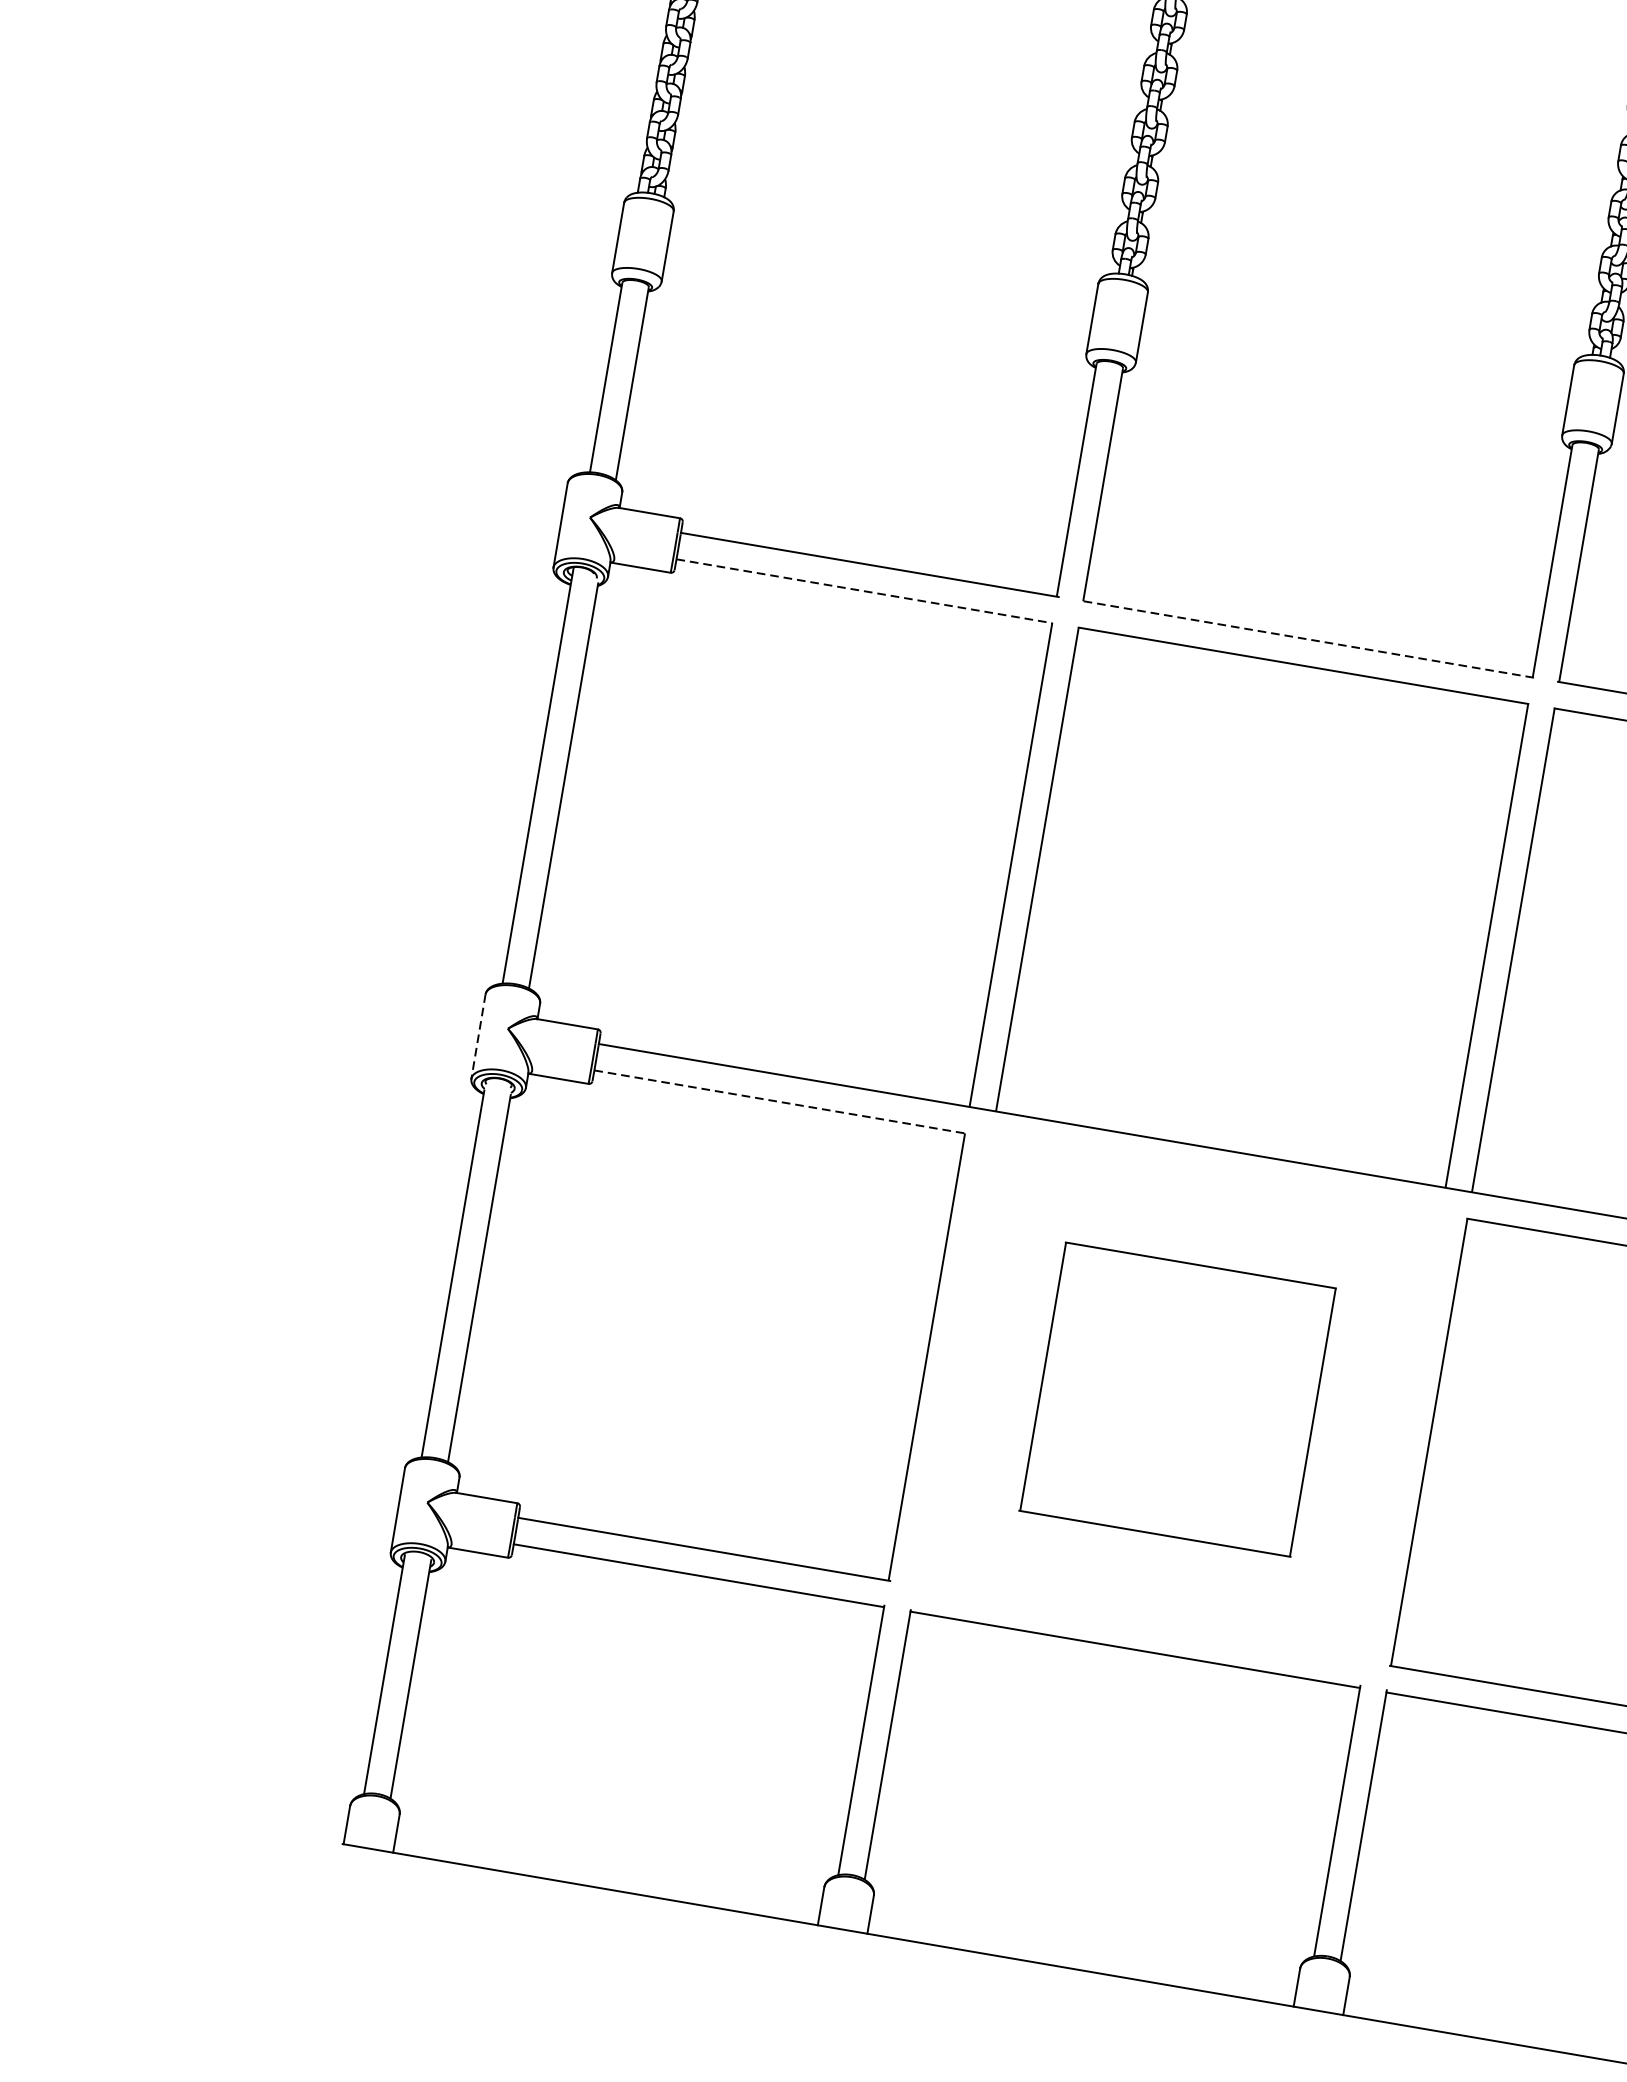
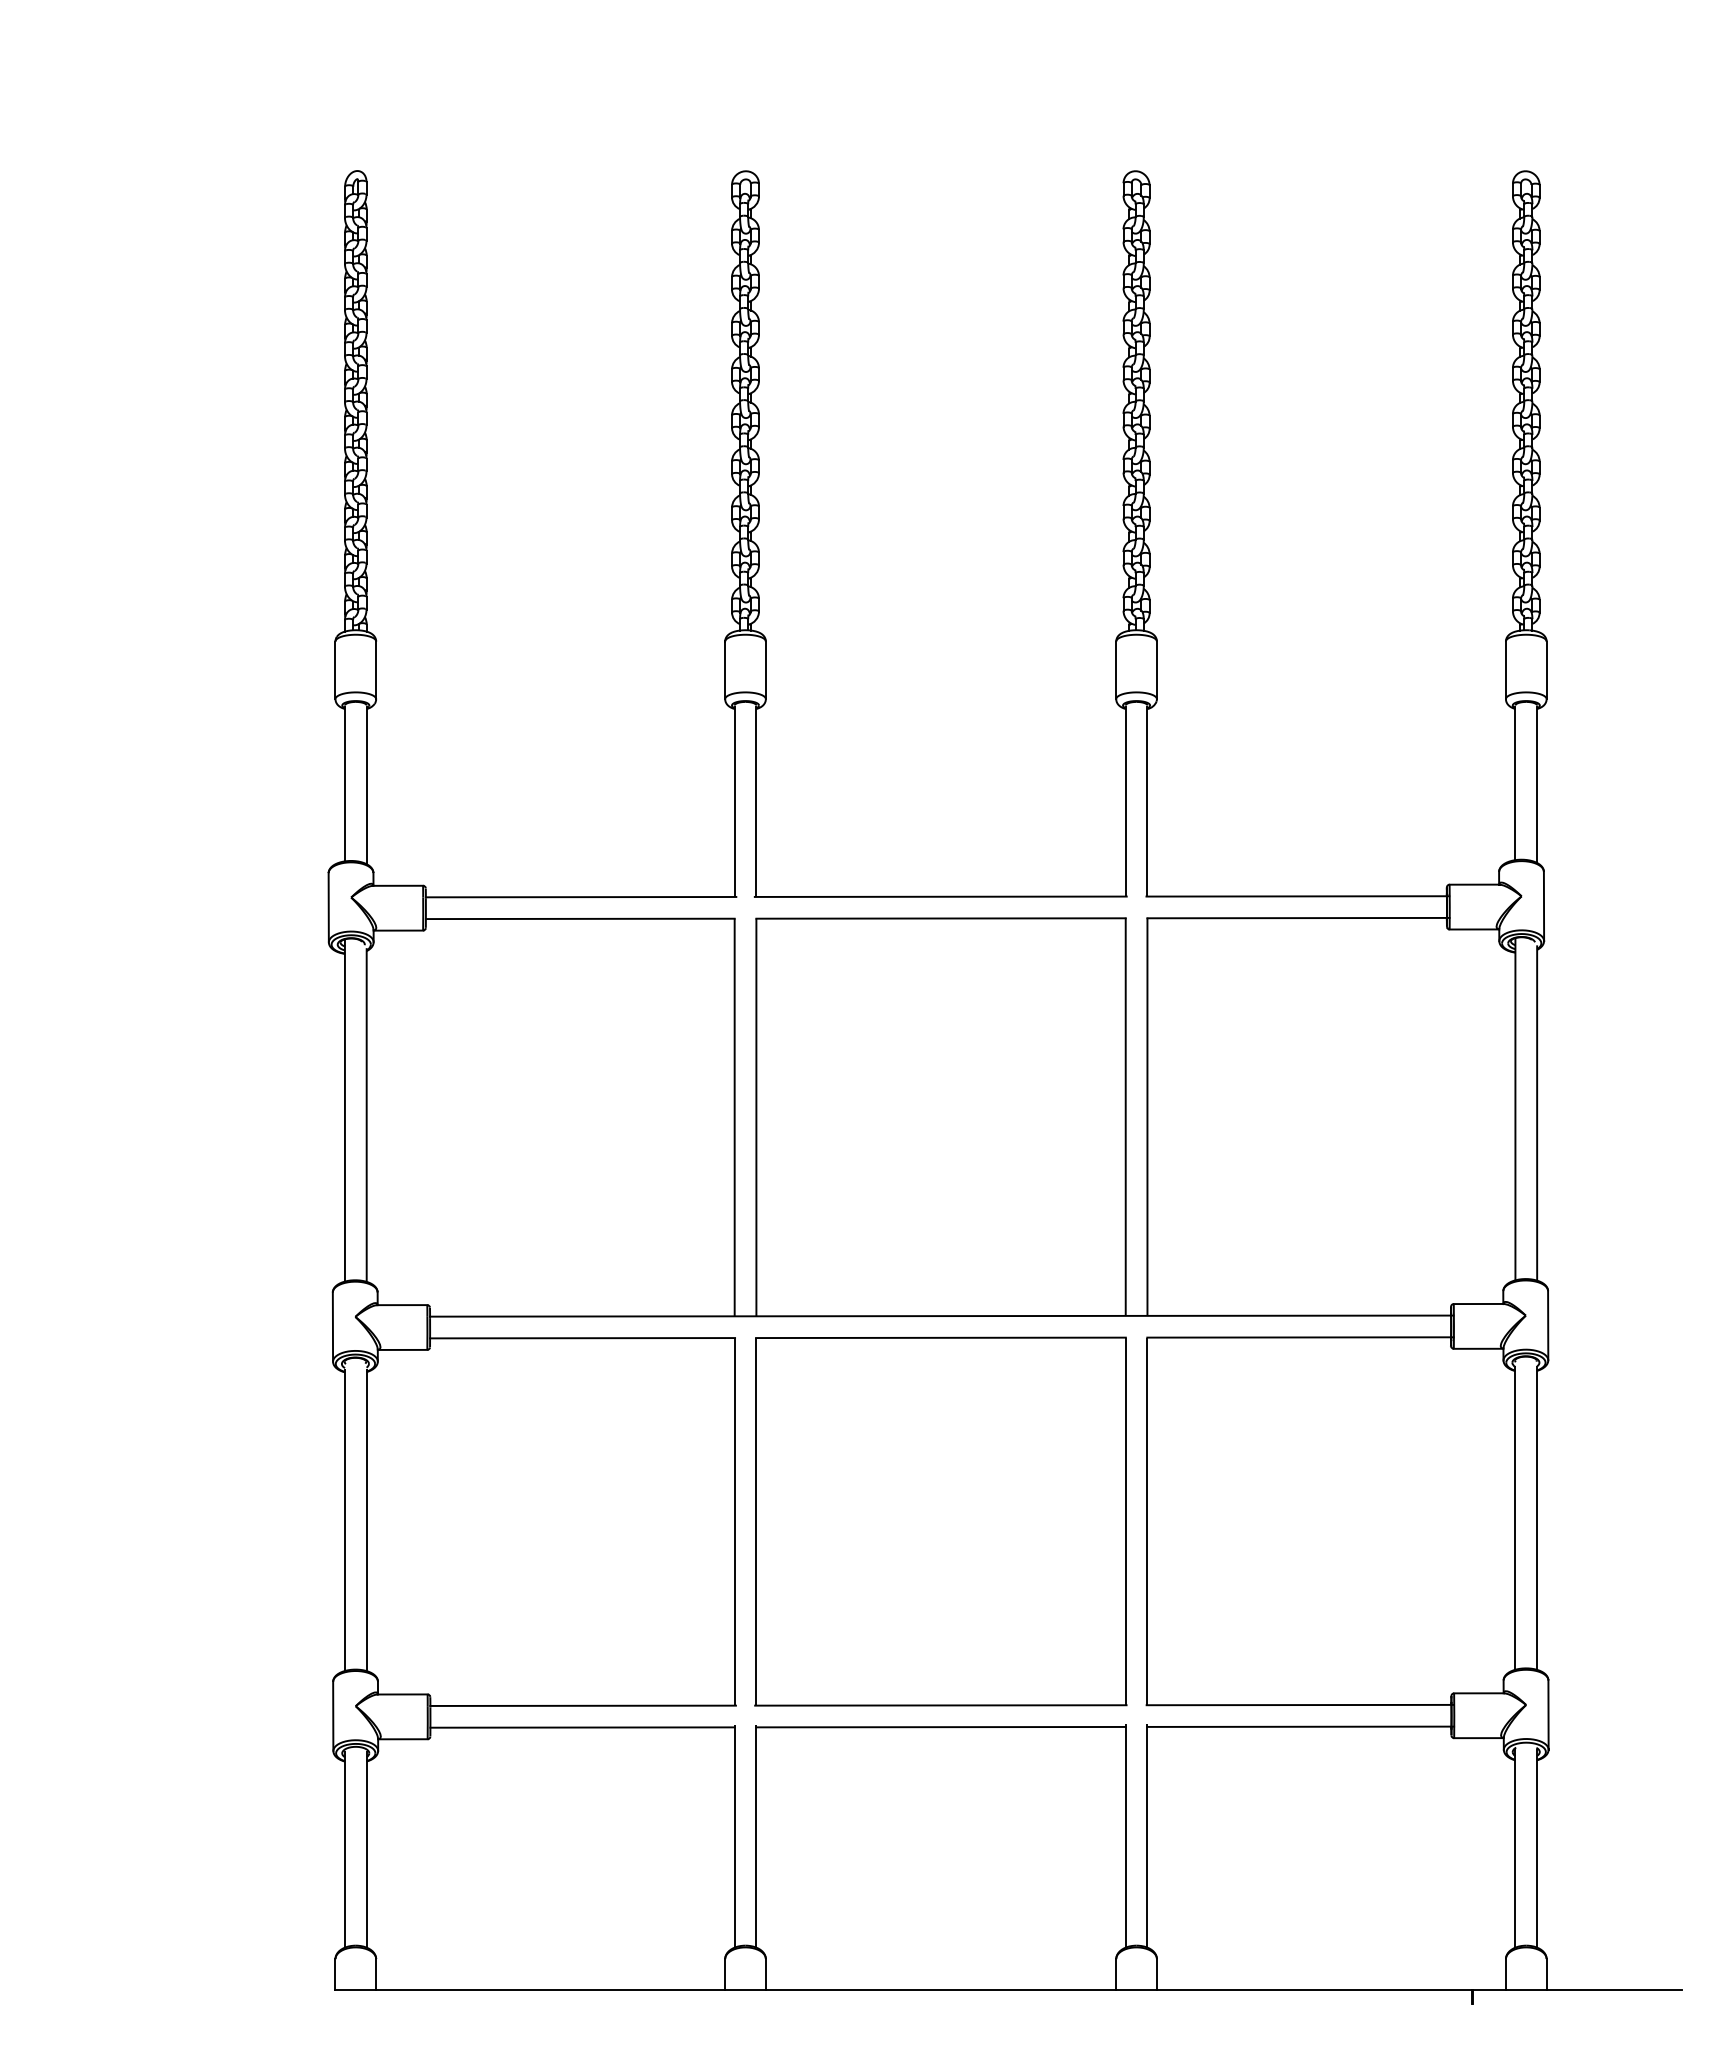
line: (864, 590) -> (580, 918), dashed -> solid
line: (1307, 638) -> (940, 896), dashed -> solid
line: (477, 1036) -> (332, 1327), dashed -> solid
line: (781, 1102) -> (583, 1338), dashed -> solid
part: (1177, 1399) -> (940, 1521), size x1.67

